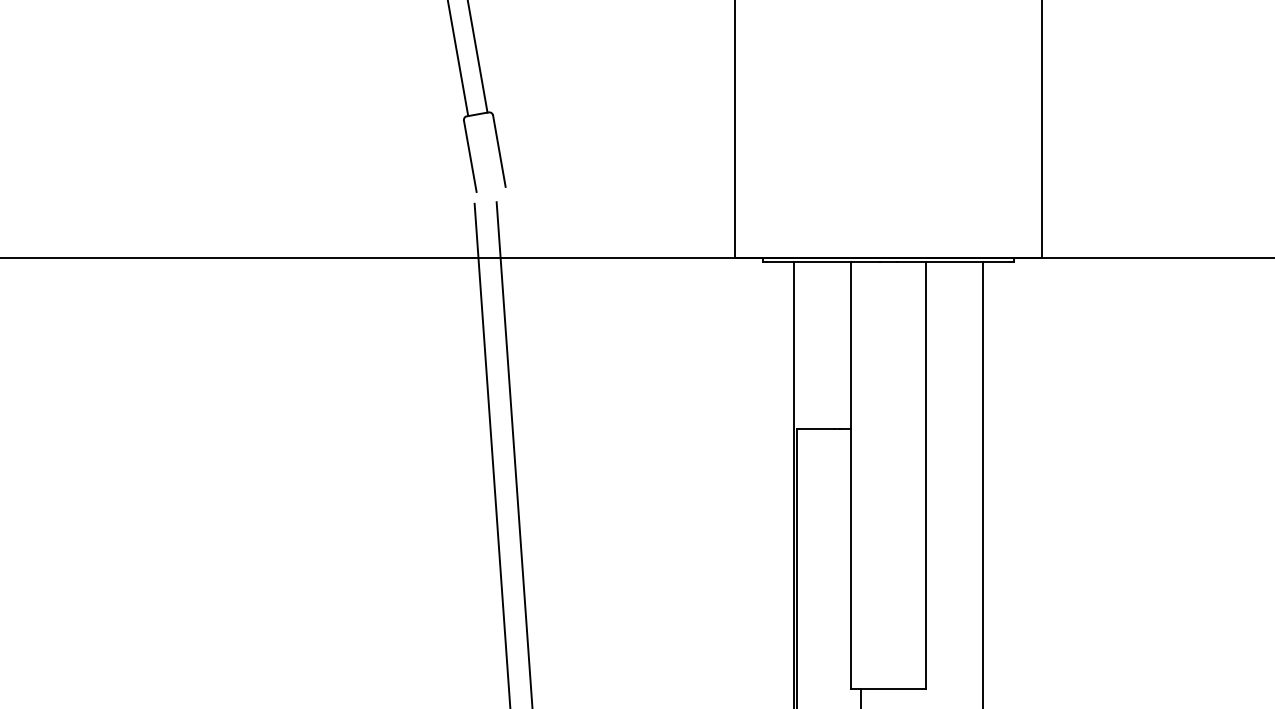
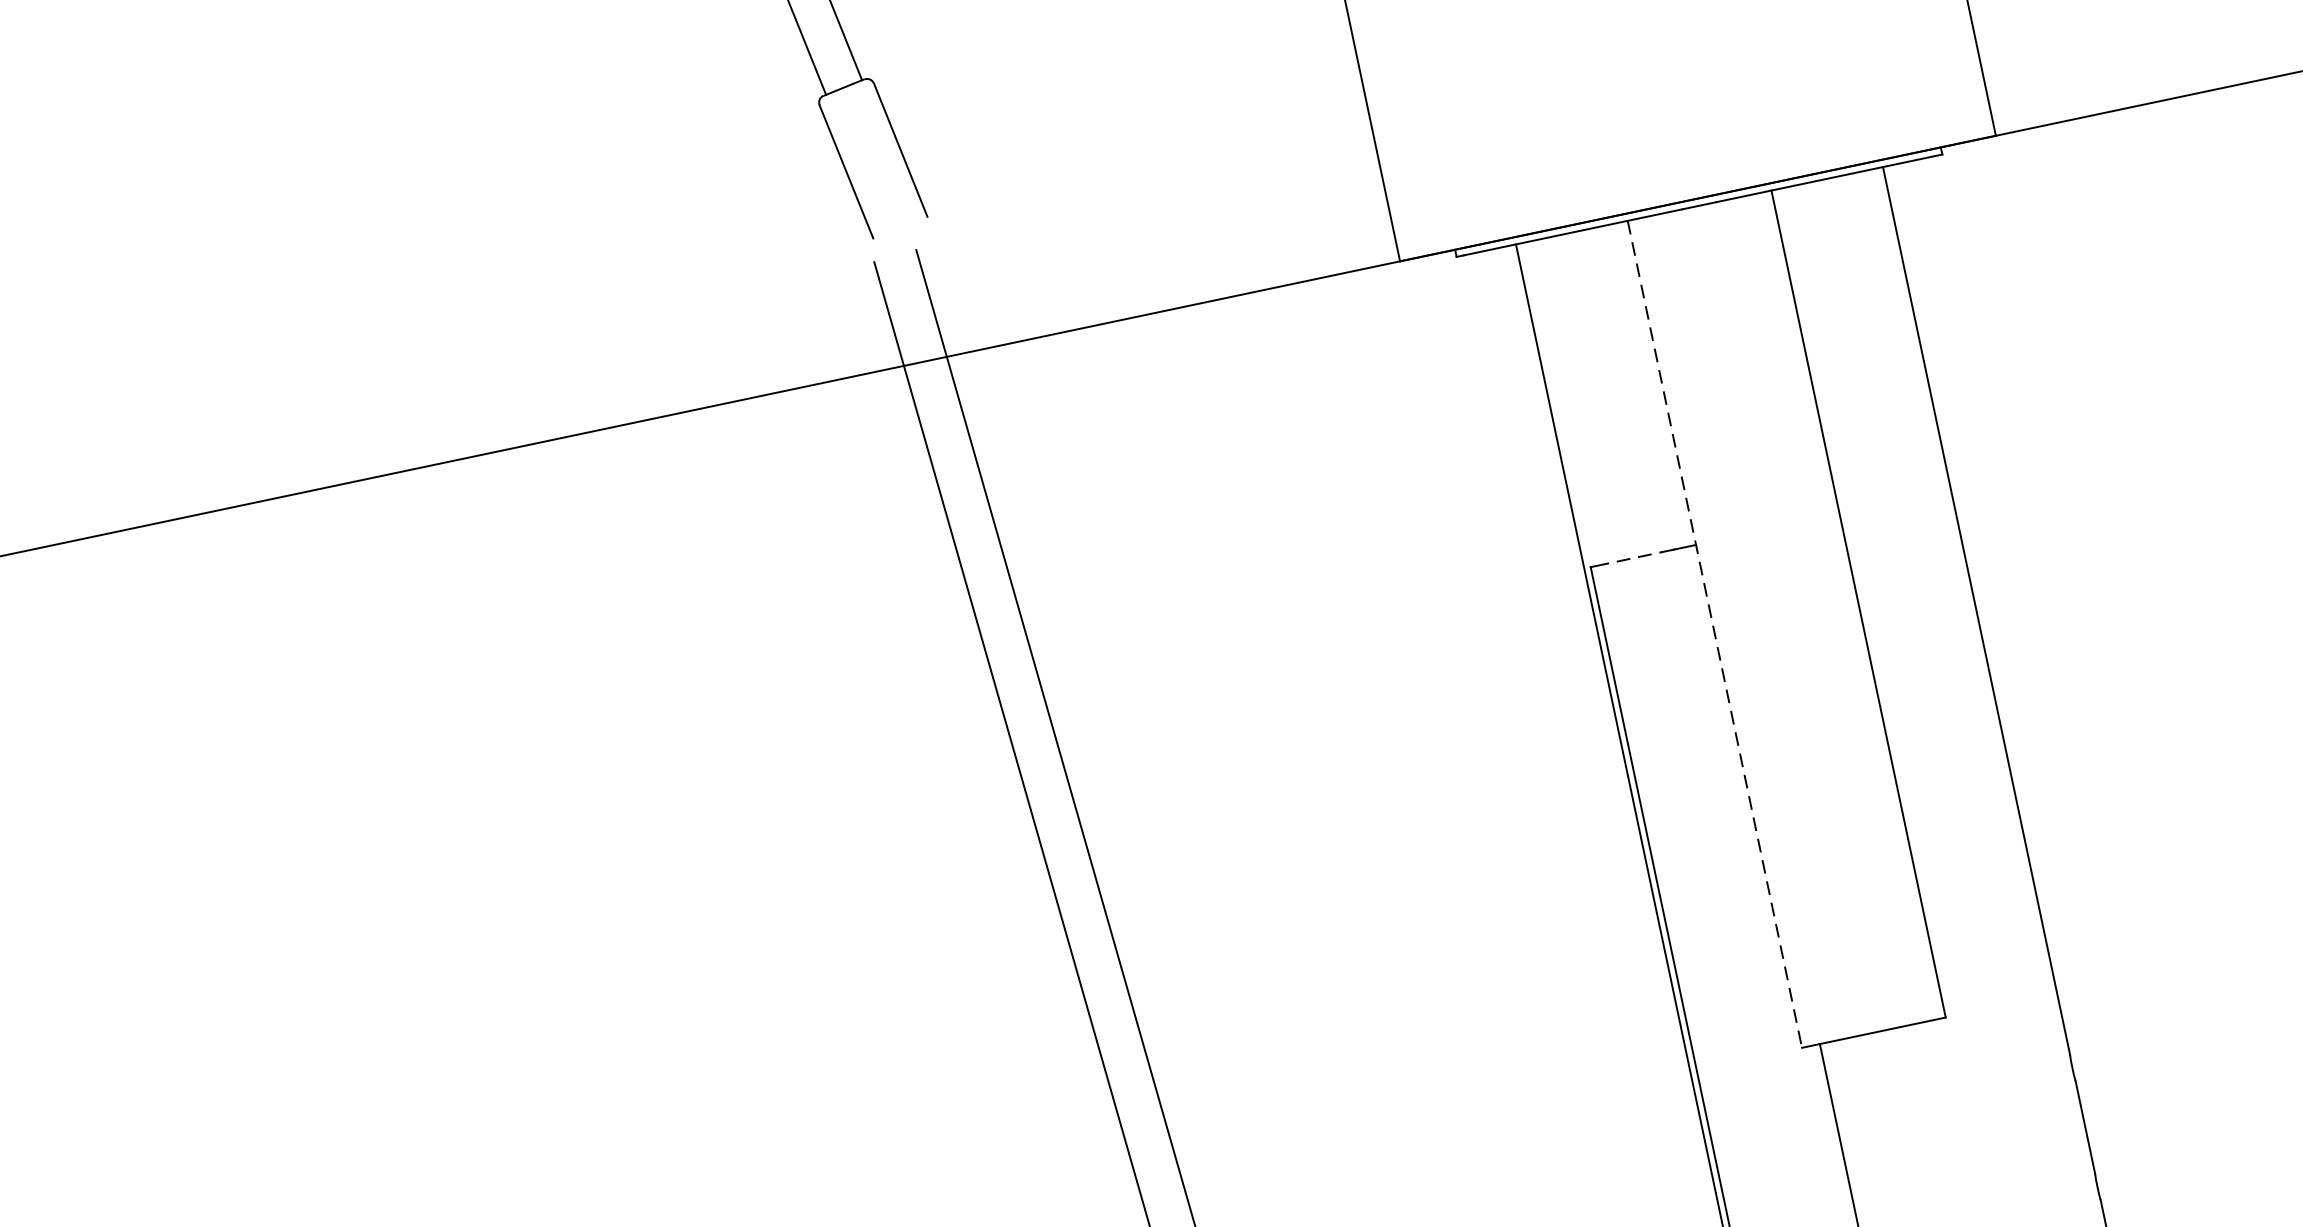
line: (816, 429) -> (1628, 559), solid -> dashed
line: (851, 475) -> (1715, 634), solid -> dashed

